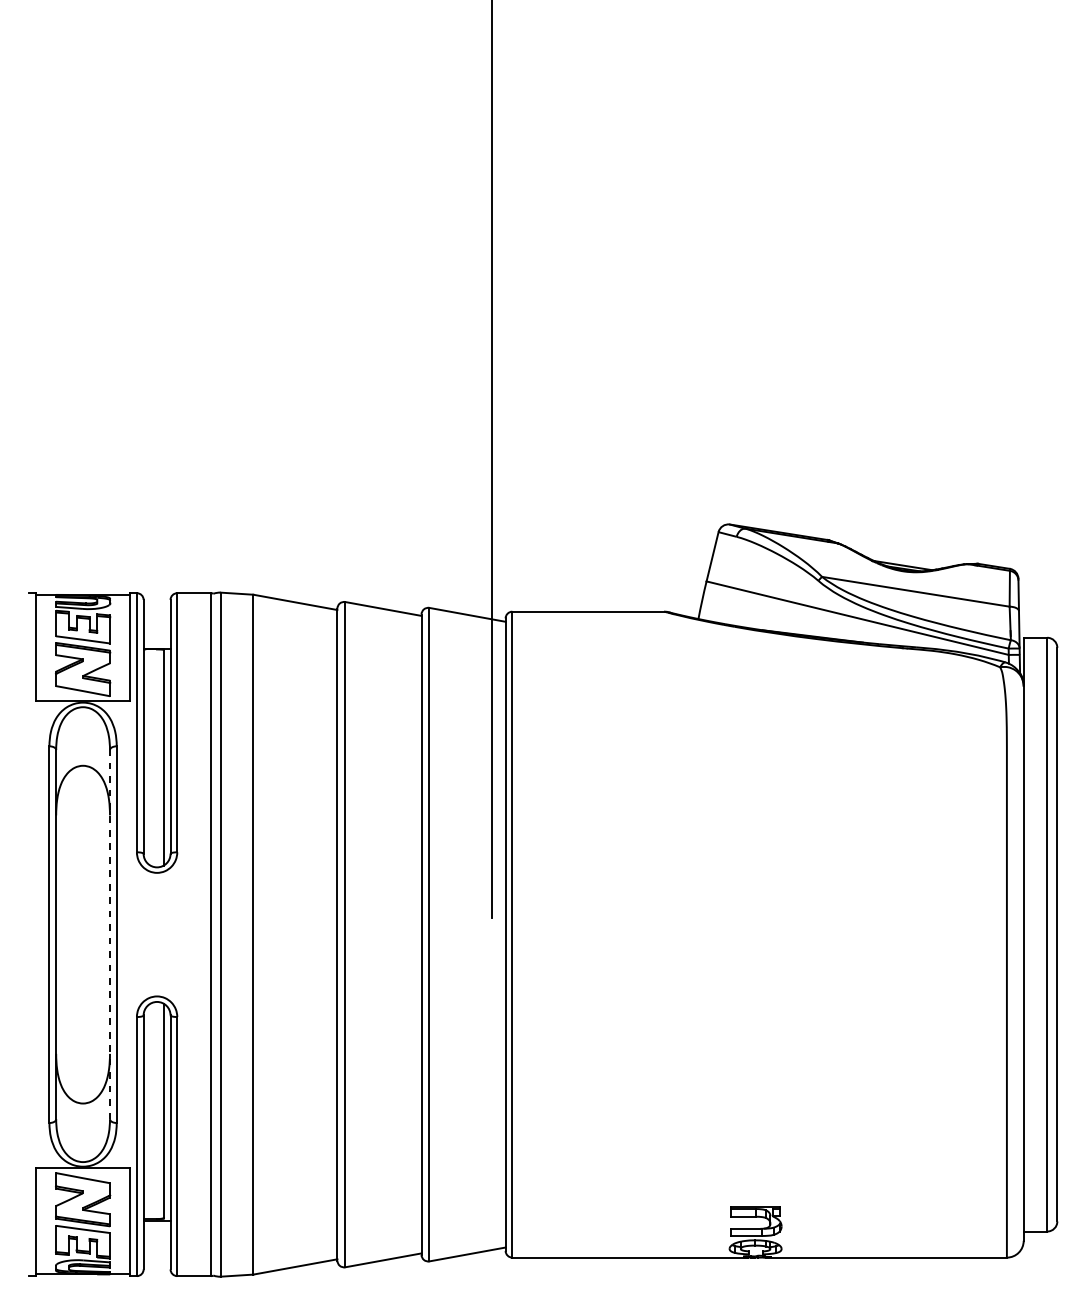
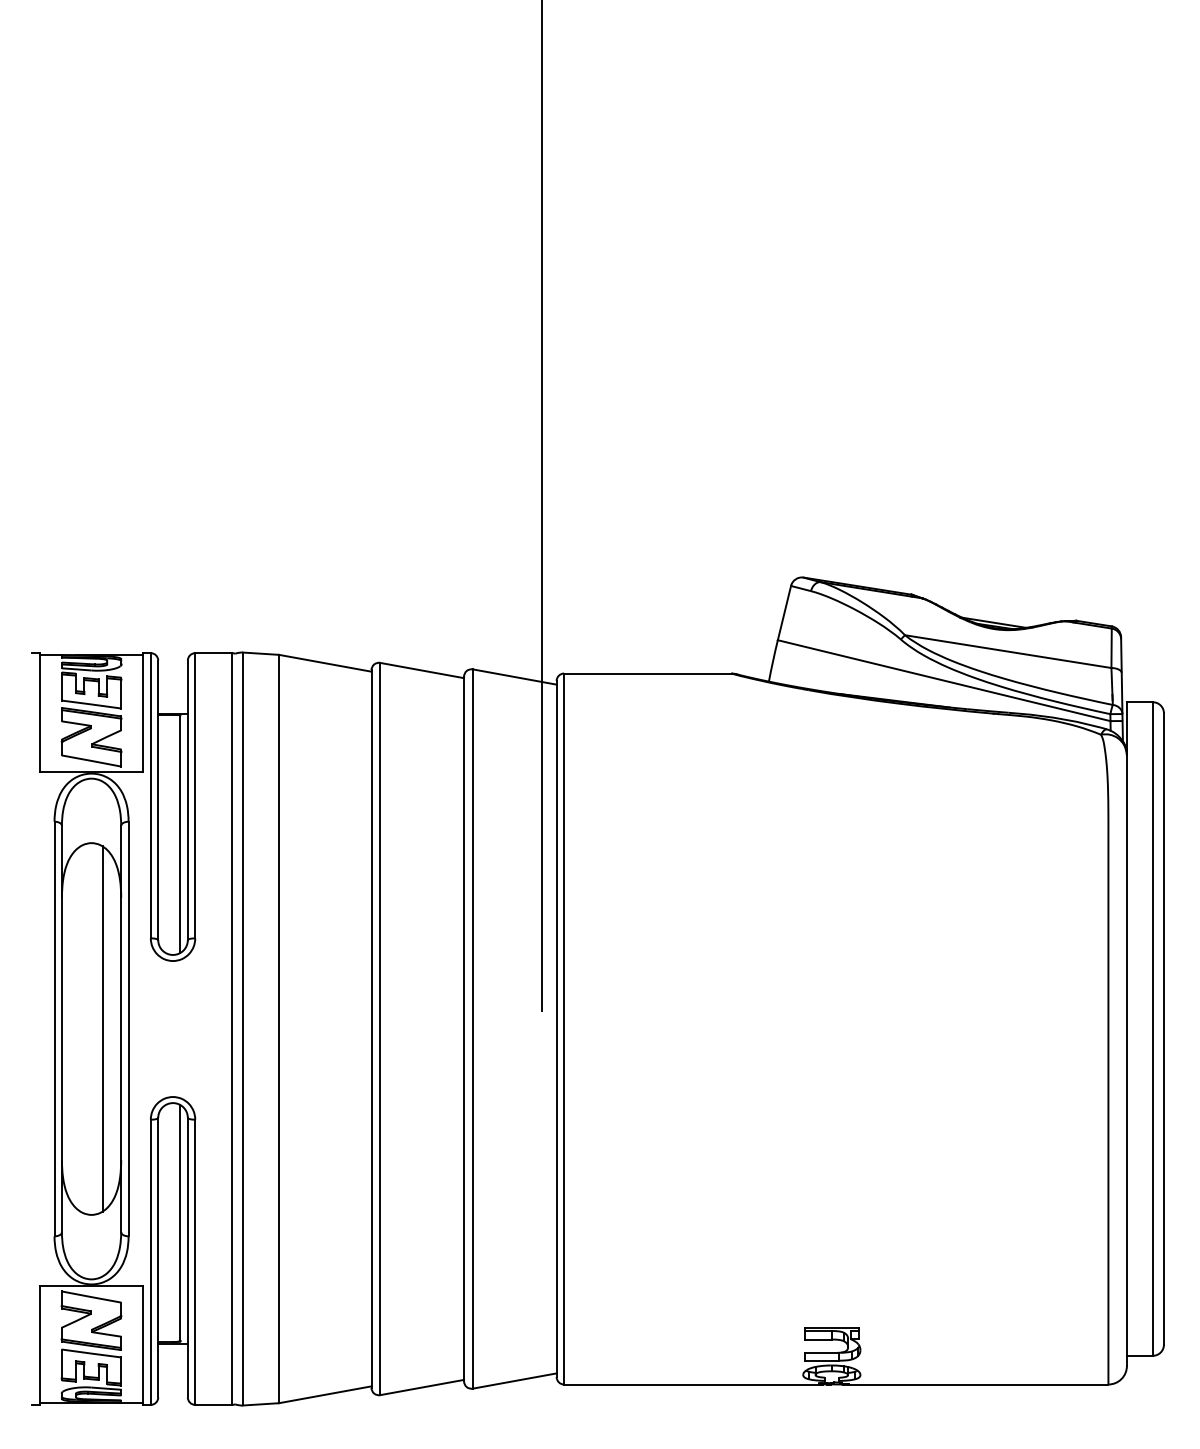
line: (93, 934) -> (102, 1028), added
line: (110, 934) -> (121, 1028), dashed -> solid

